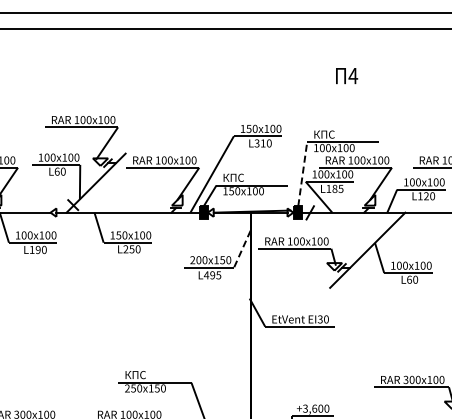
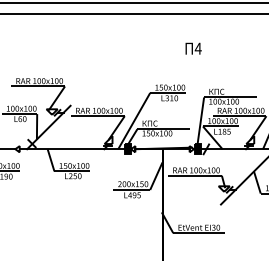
text: (347, 76) -> (194, 49), moved
line: (302, 173) -> (200, 120), dashed -> solid
line: (242, 249) -> (156, 176), dashed -> solid

